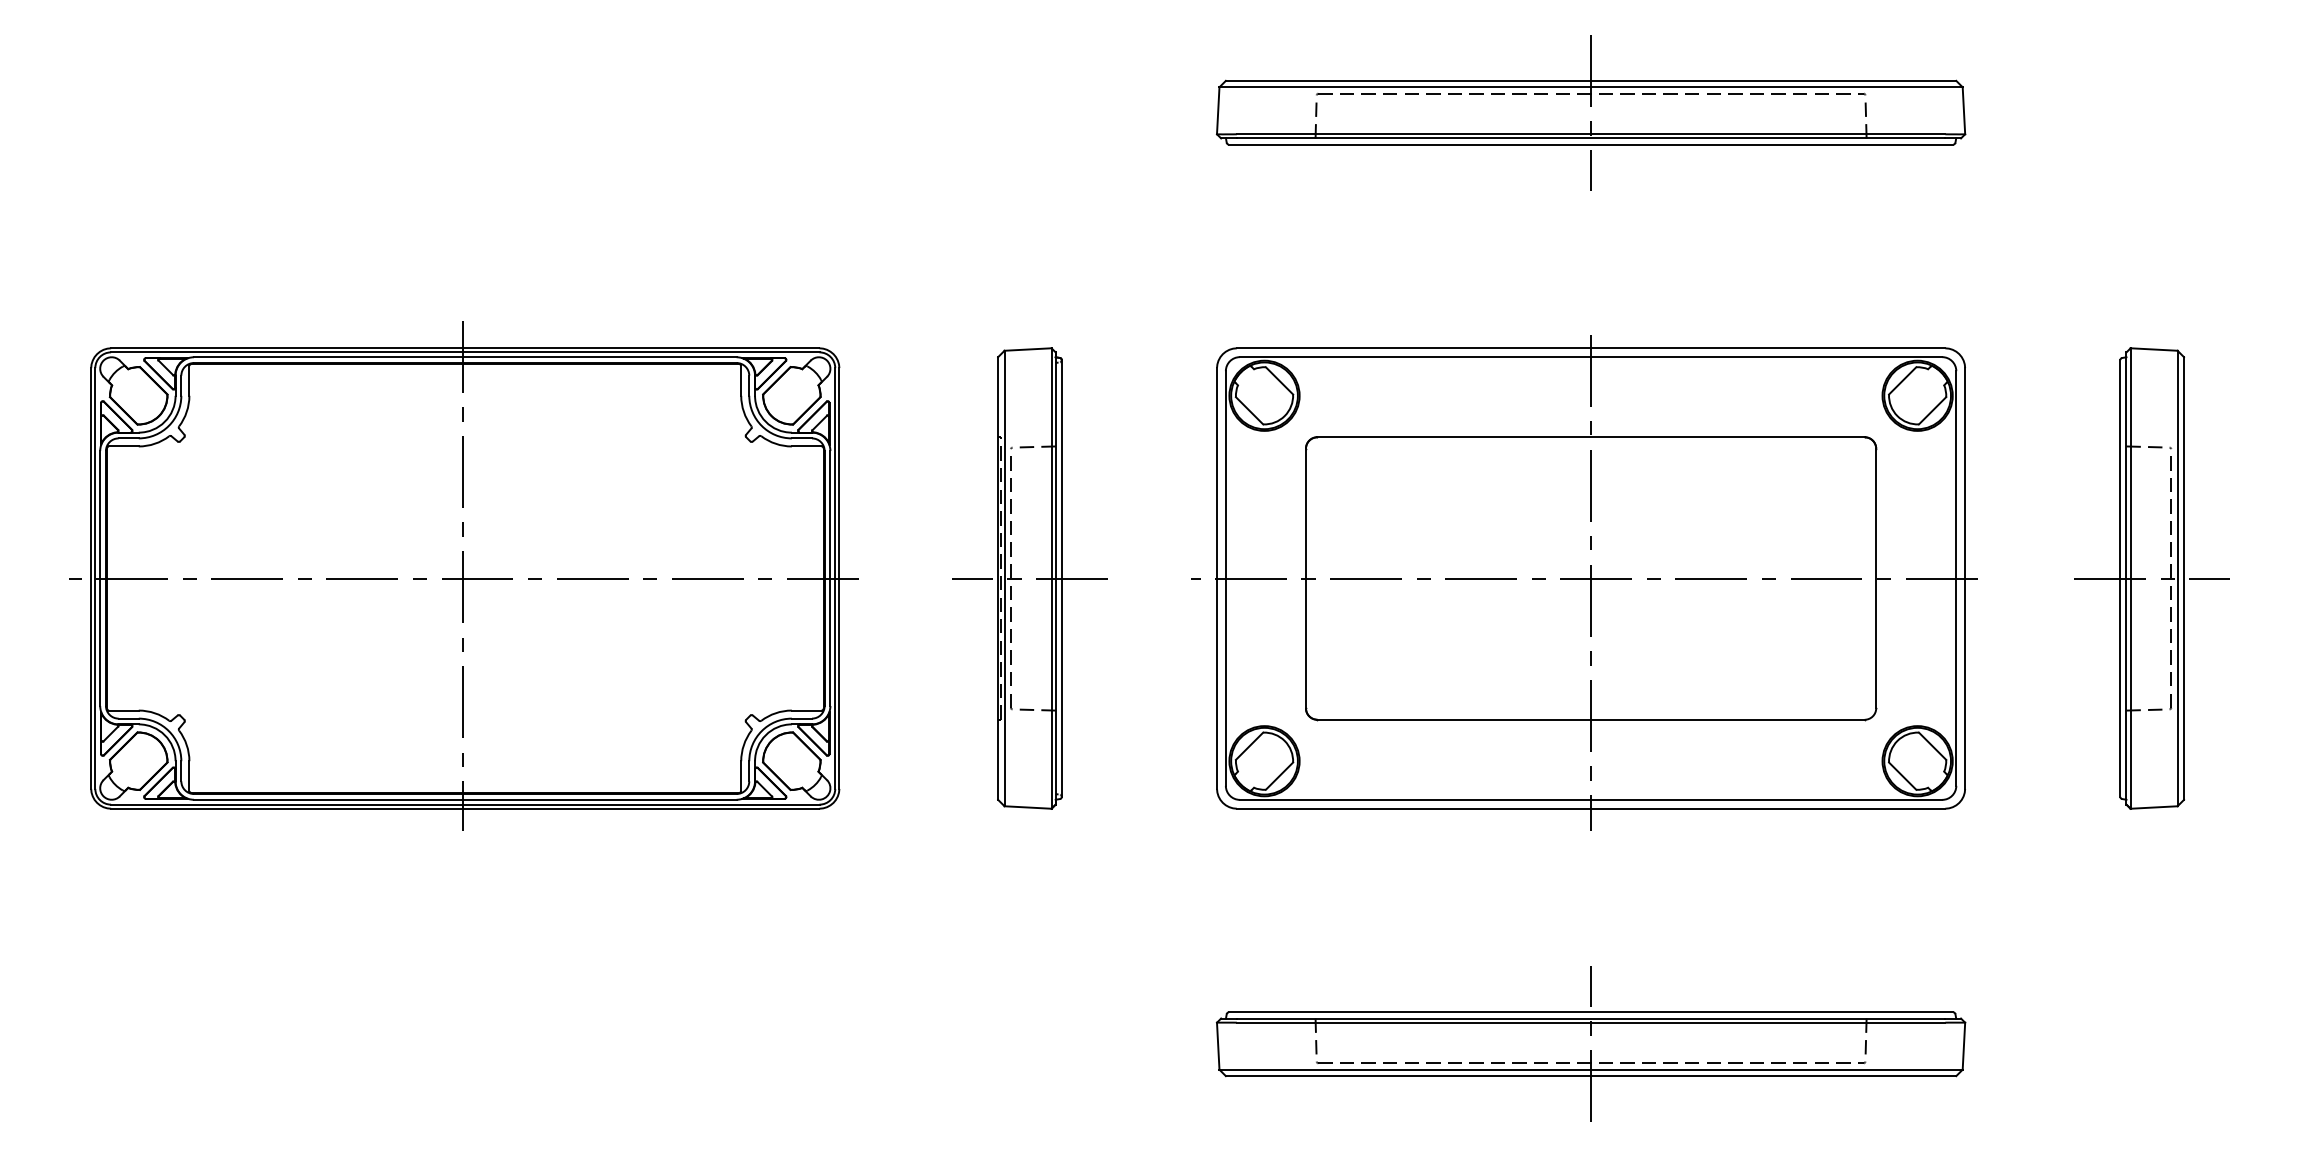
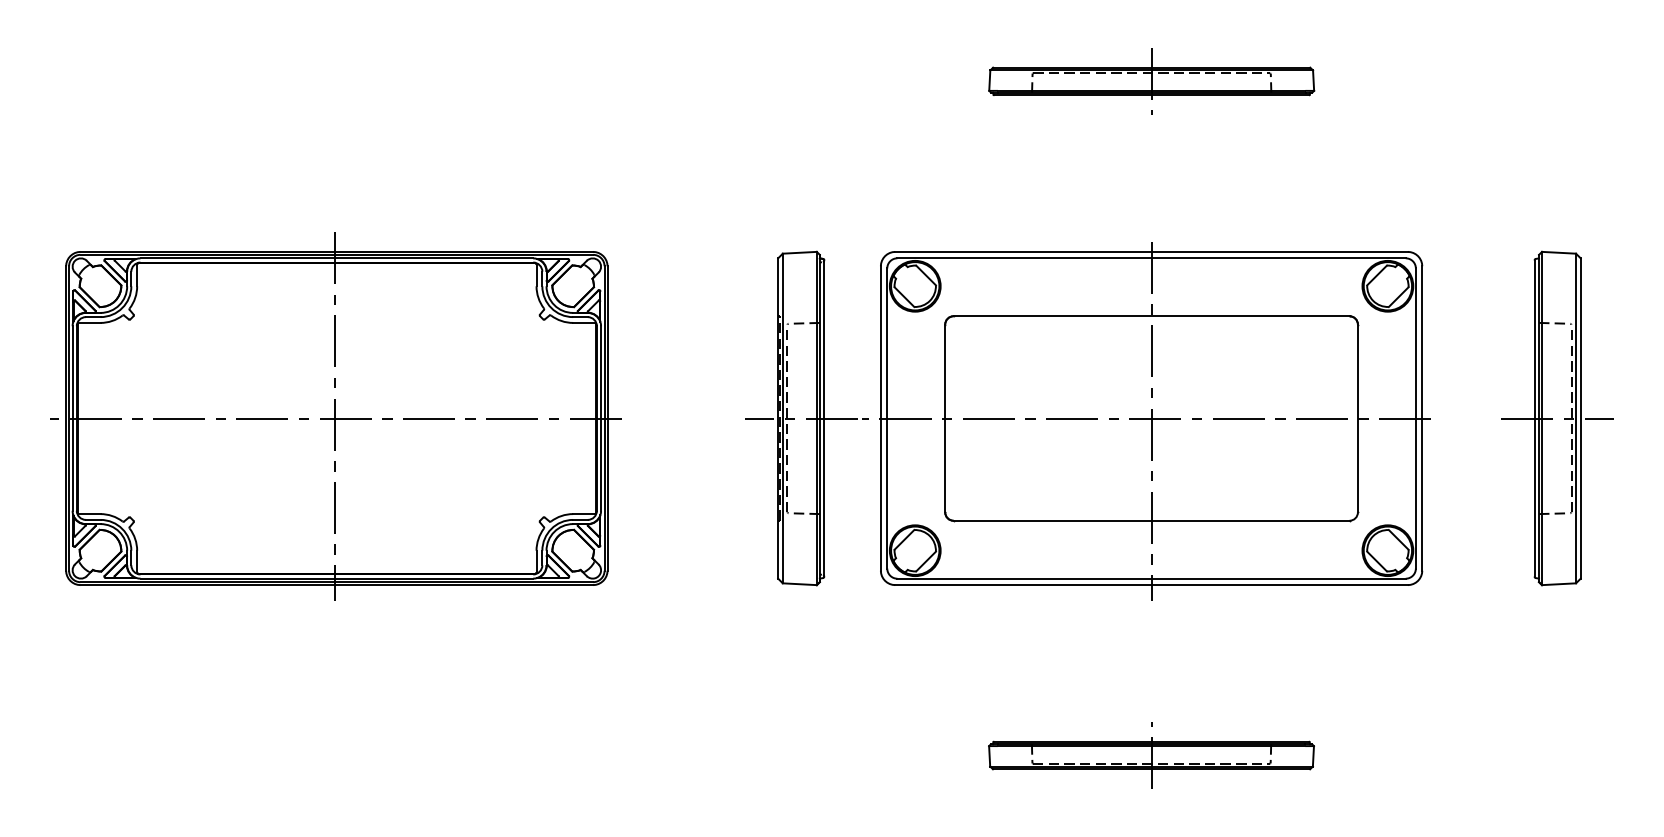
part: (1591, 112) -> (1151, 81), size x0.6
part: (1029, 578) -> (800, 418), moved
part: (1590, 1043) -> (1151, 755), size x0.6

